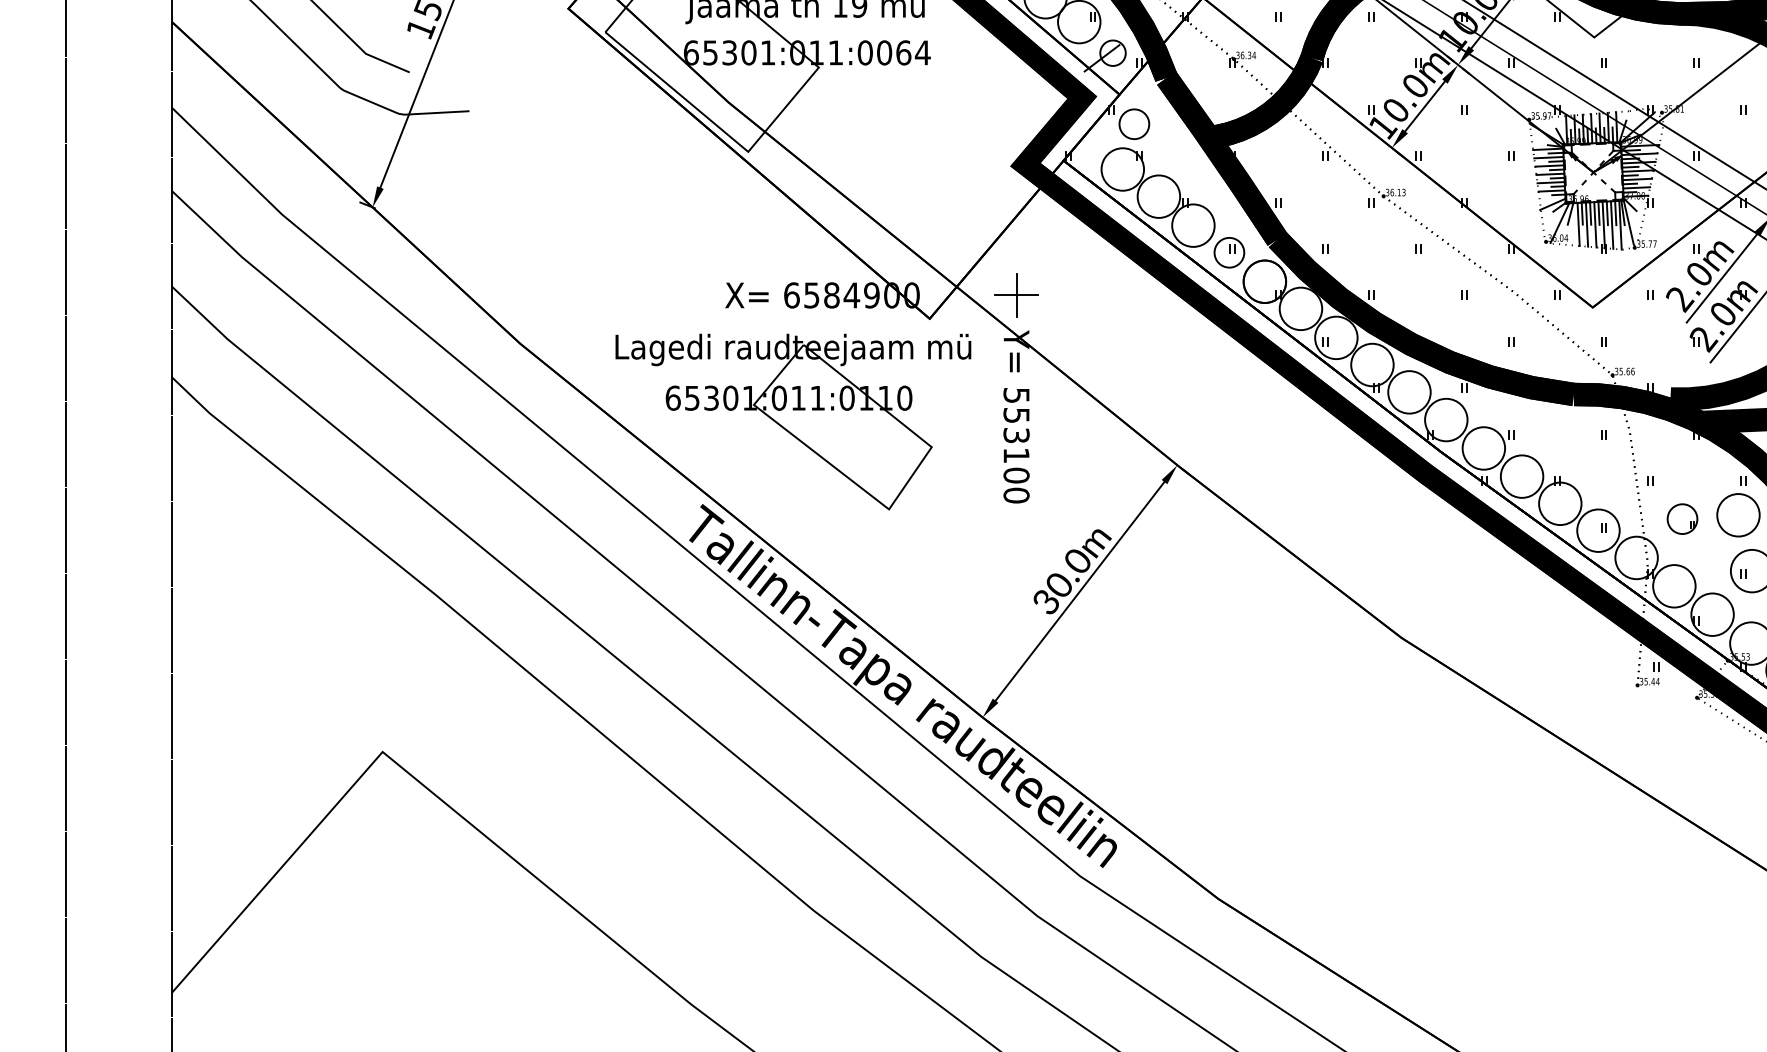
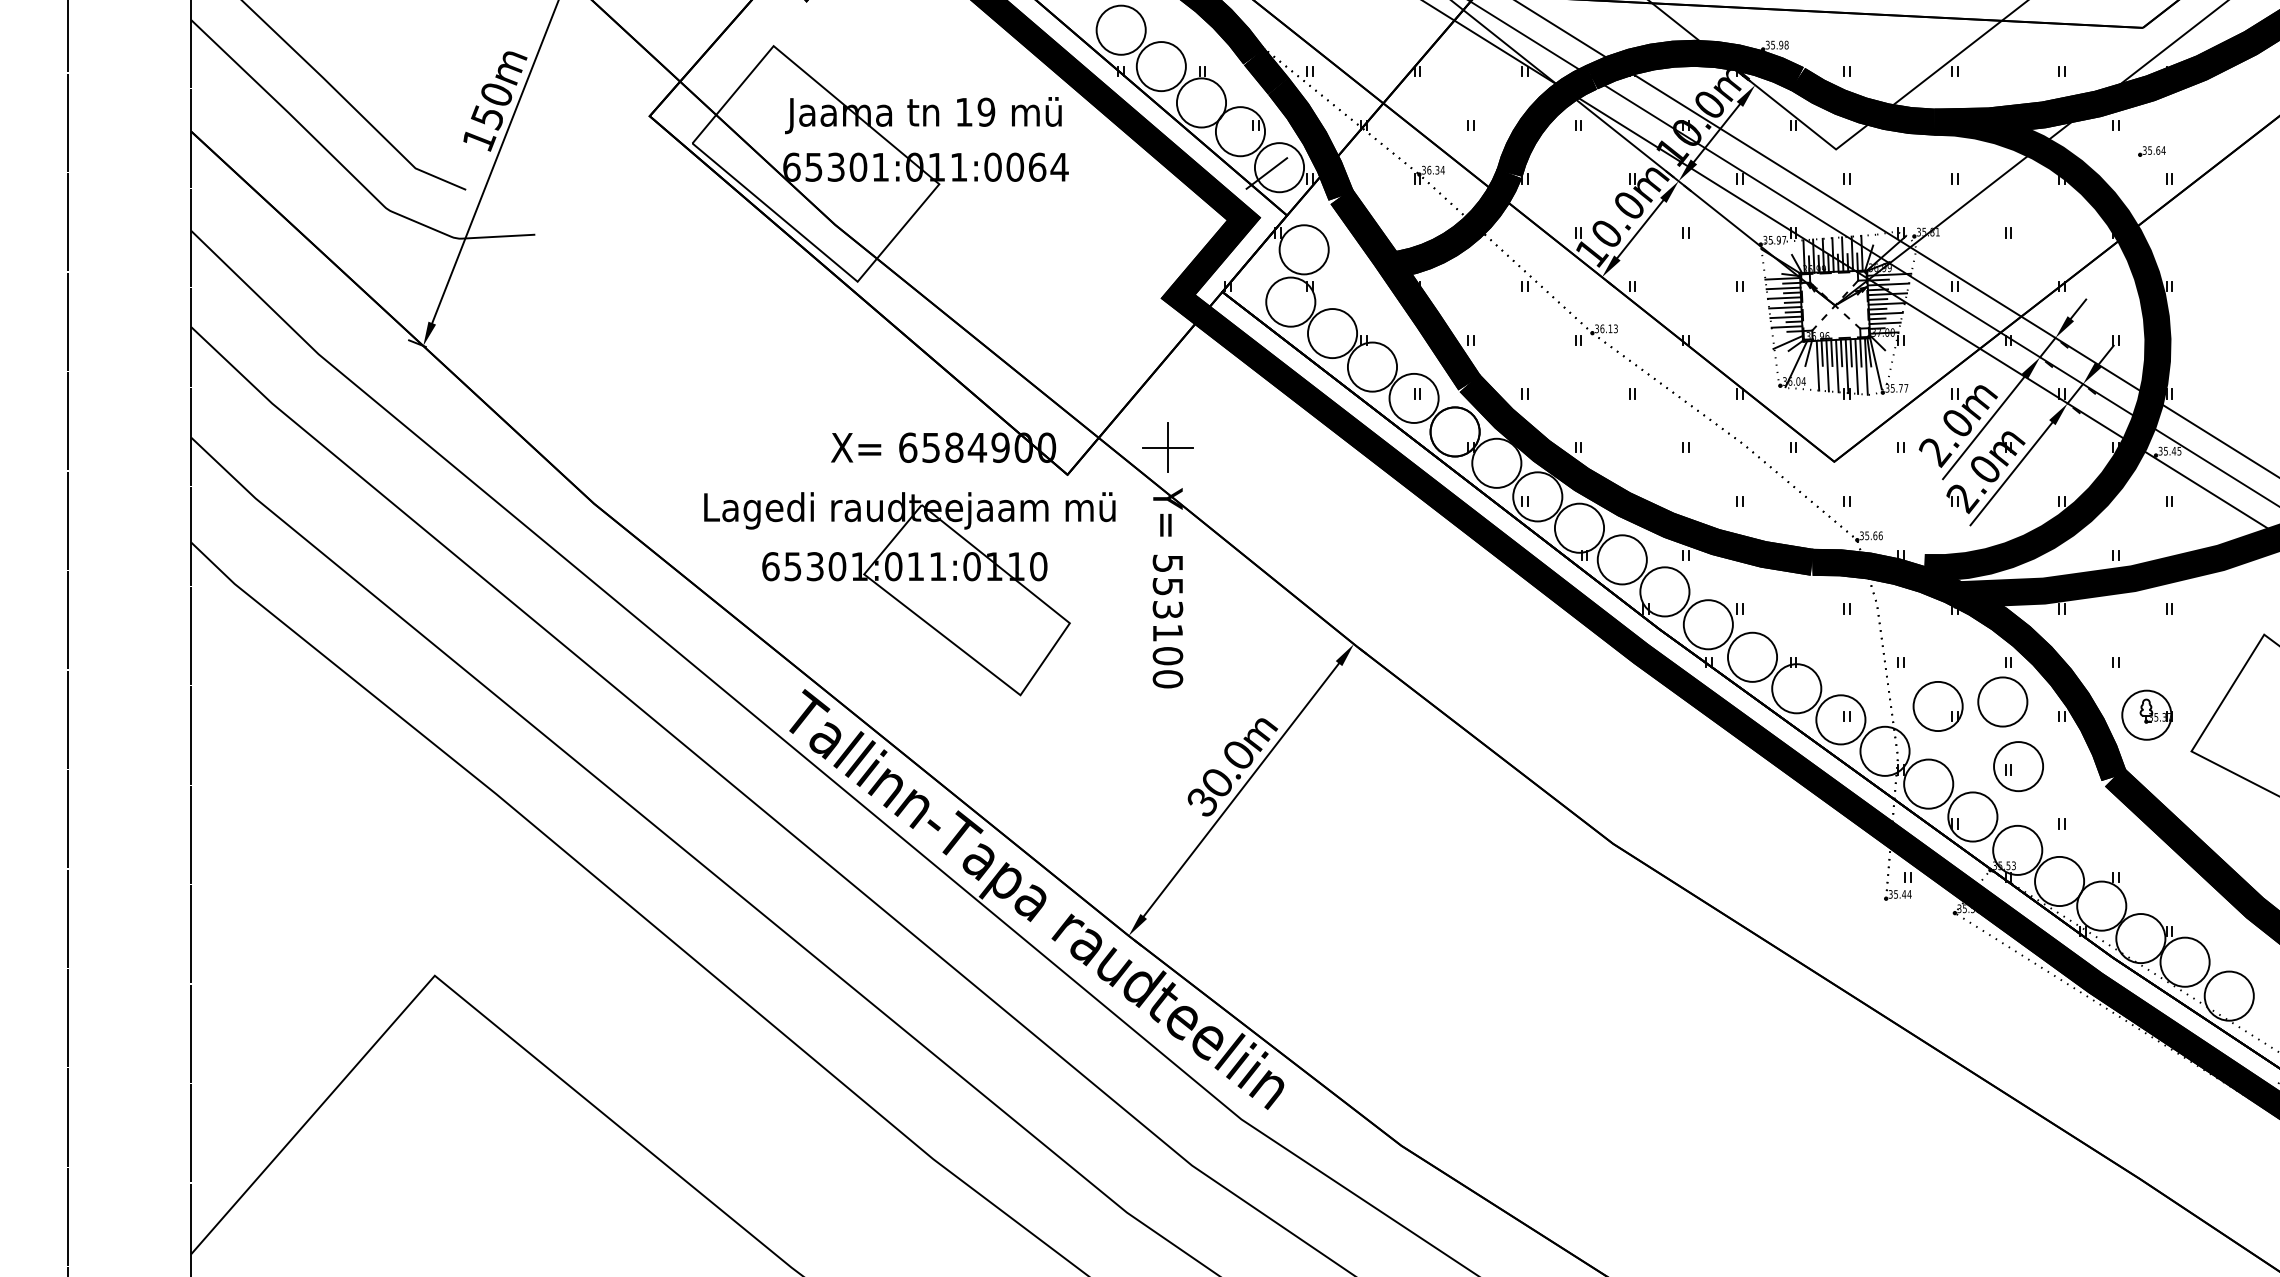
circle: (1113, 53) -> (1279, 167), size x1.67
circle: (1133, 123) -> (1303, 249), size x1.43
circle: (1228, 251) -> (1413, 397), size x1.43
part: (1681, 519) -> (1937, 706), size x1.43

